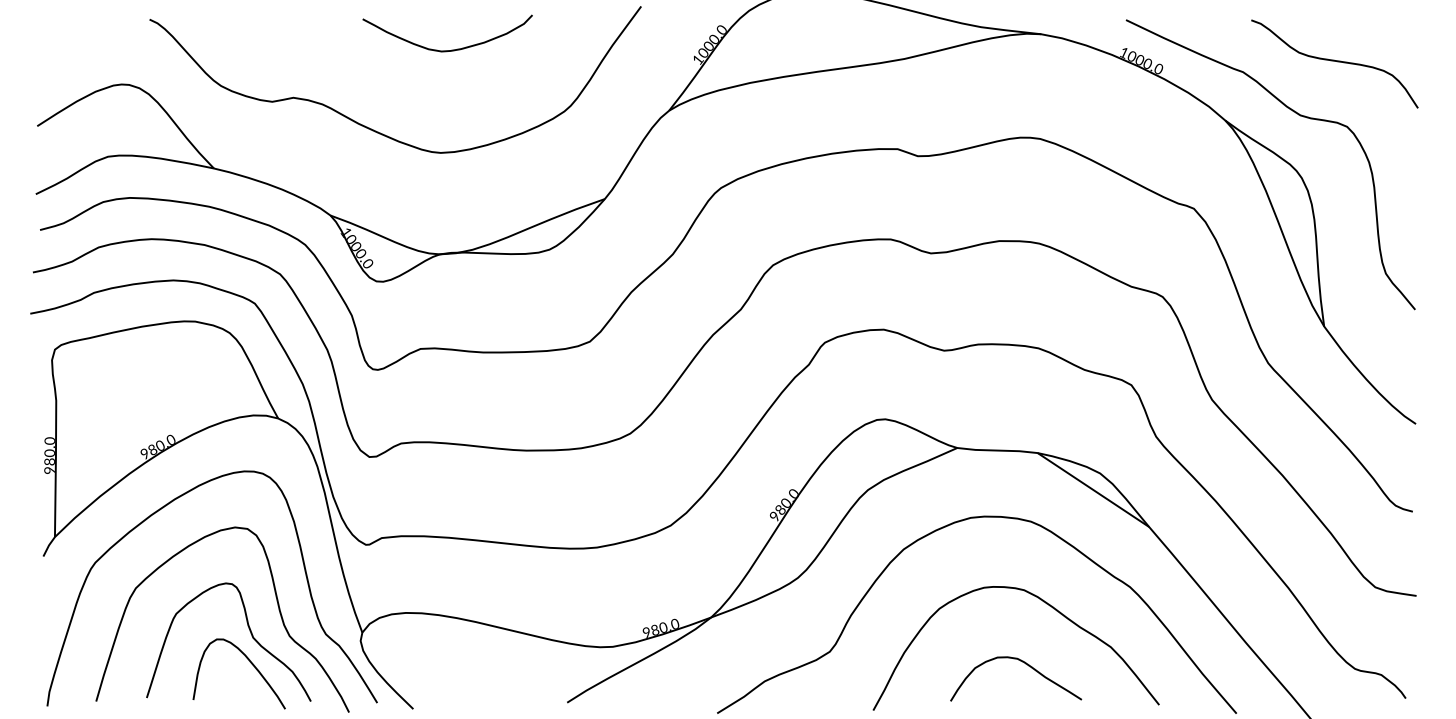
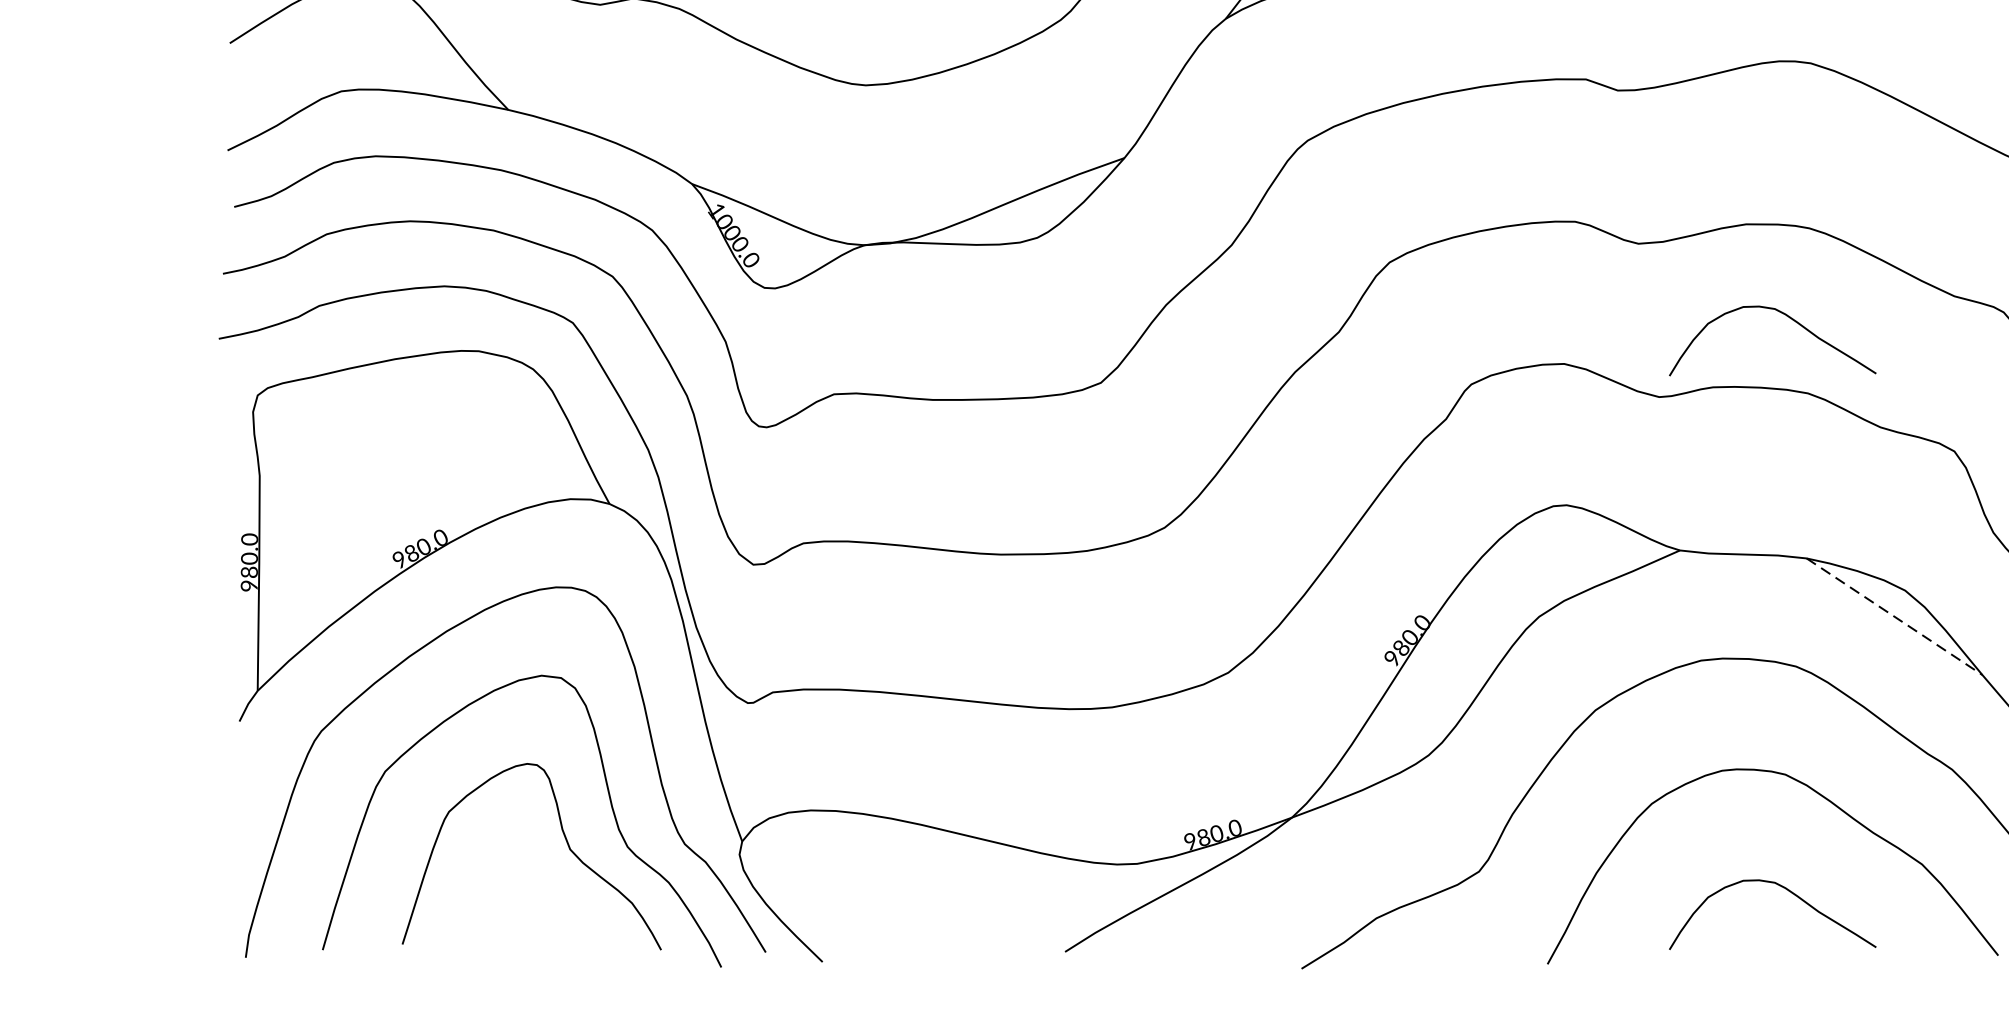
curve: (1025, 300) -> (1787, 317), added
line: (1093, 490) -> (1894, 617), solid -> dashed
curve: (250, 663) -> (565, 890), removed

